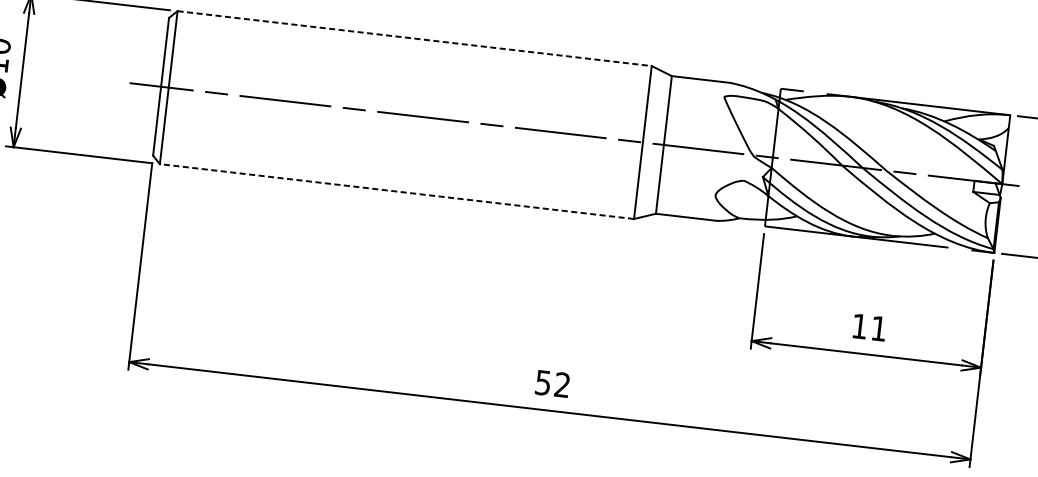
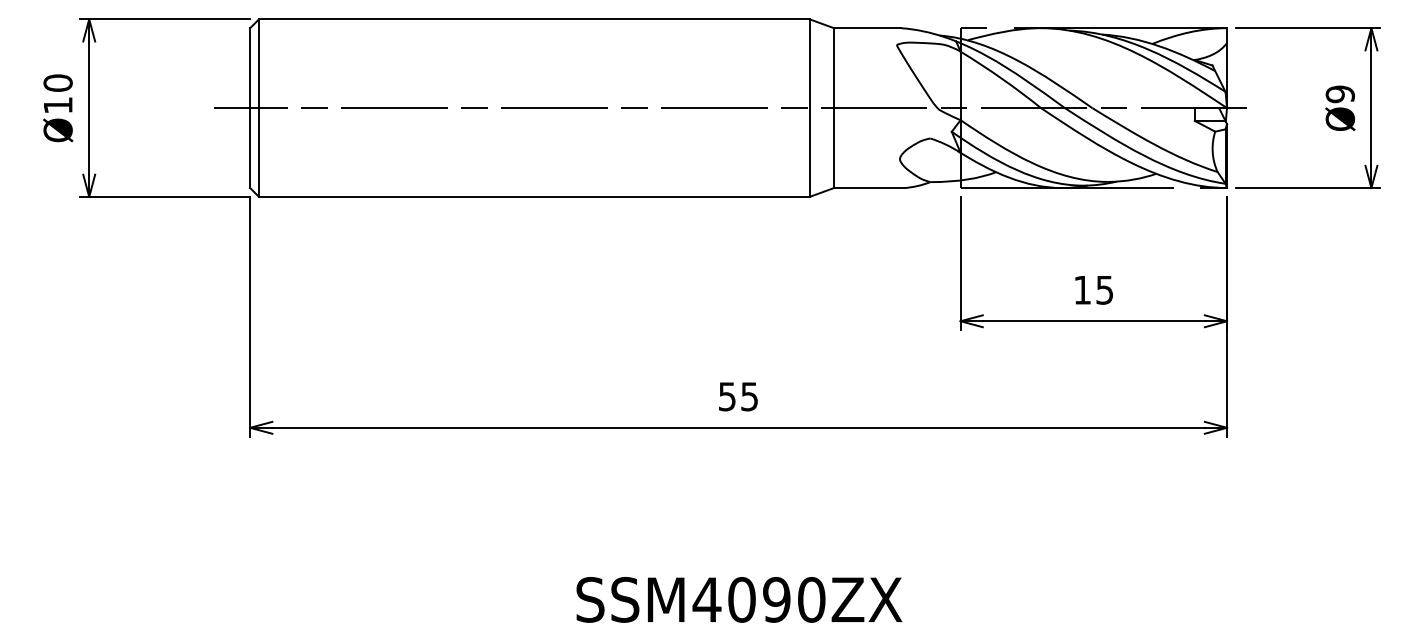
line: (414, 38) -> (534, 19), dashed -> solid
line: (396, 191) -> (533, 196), dashed -> solid
text: (878, 328) -> (1104, 290), 11 -> 15
text: (562, 384) -> (749, 396), 52 -> 55

